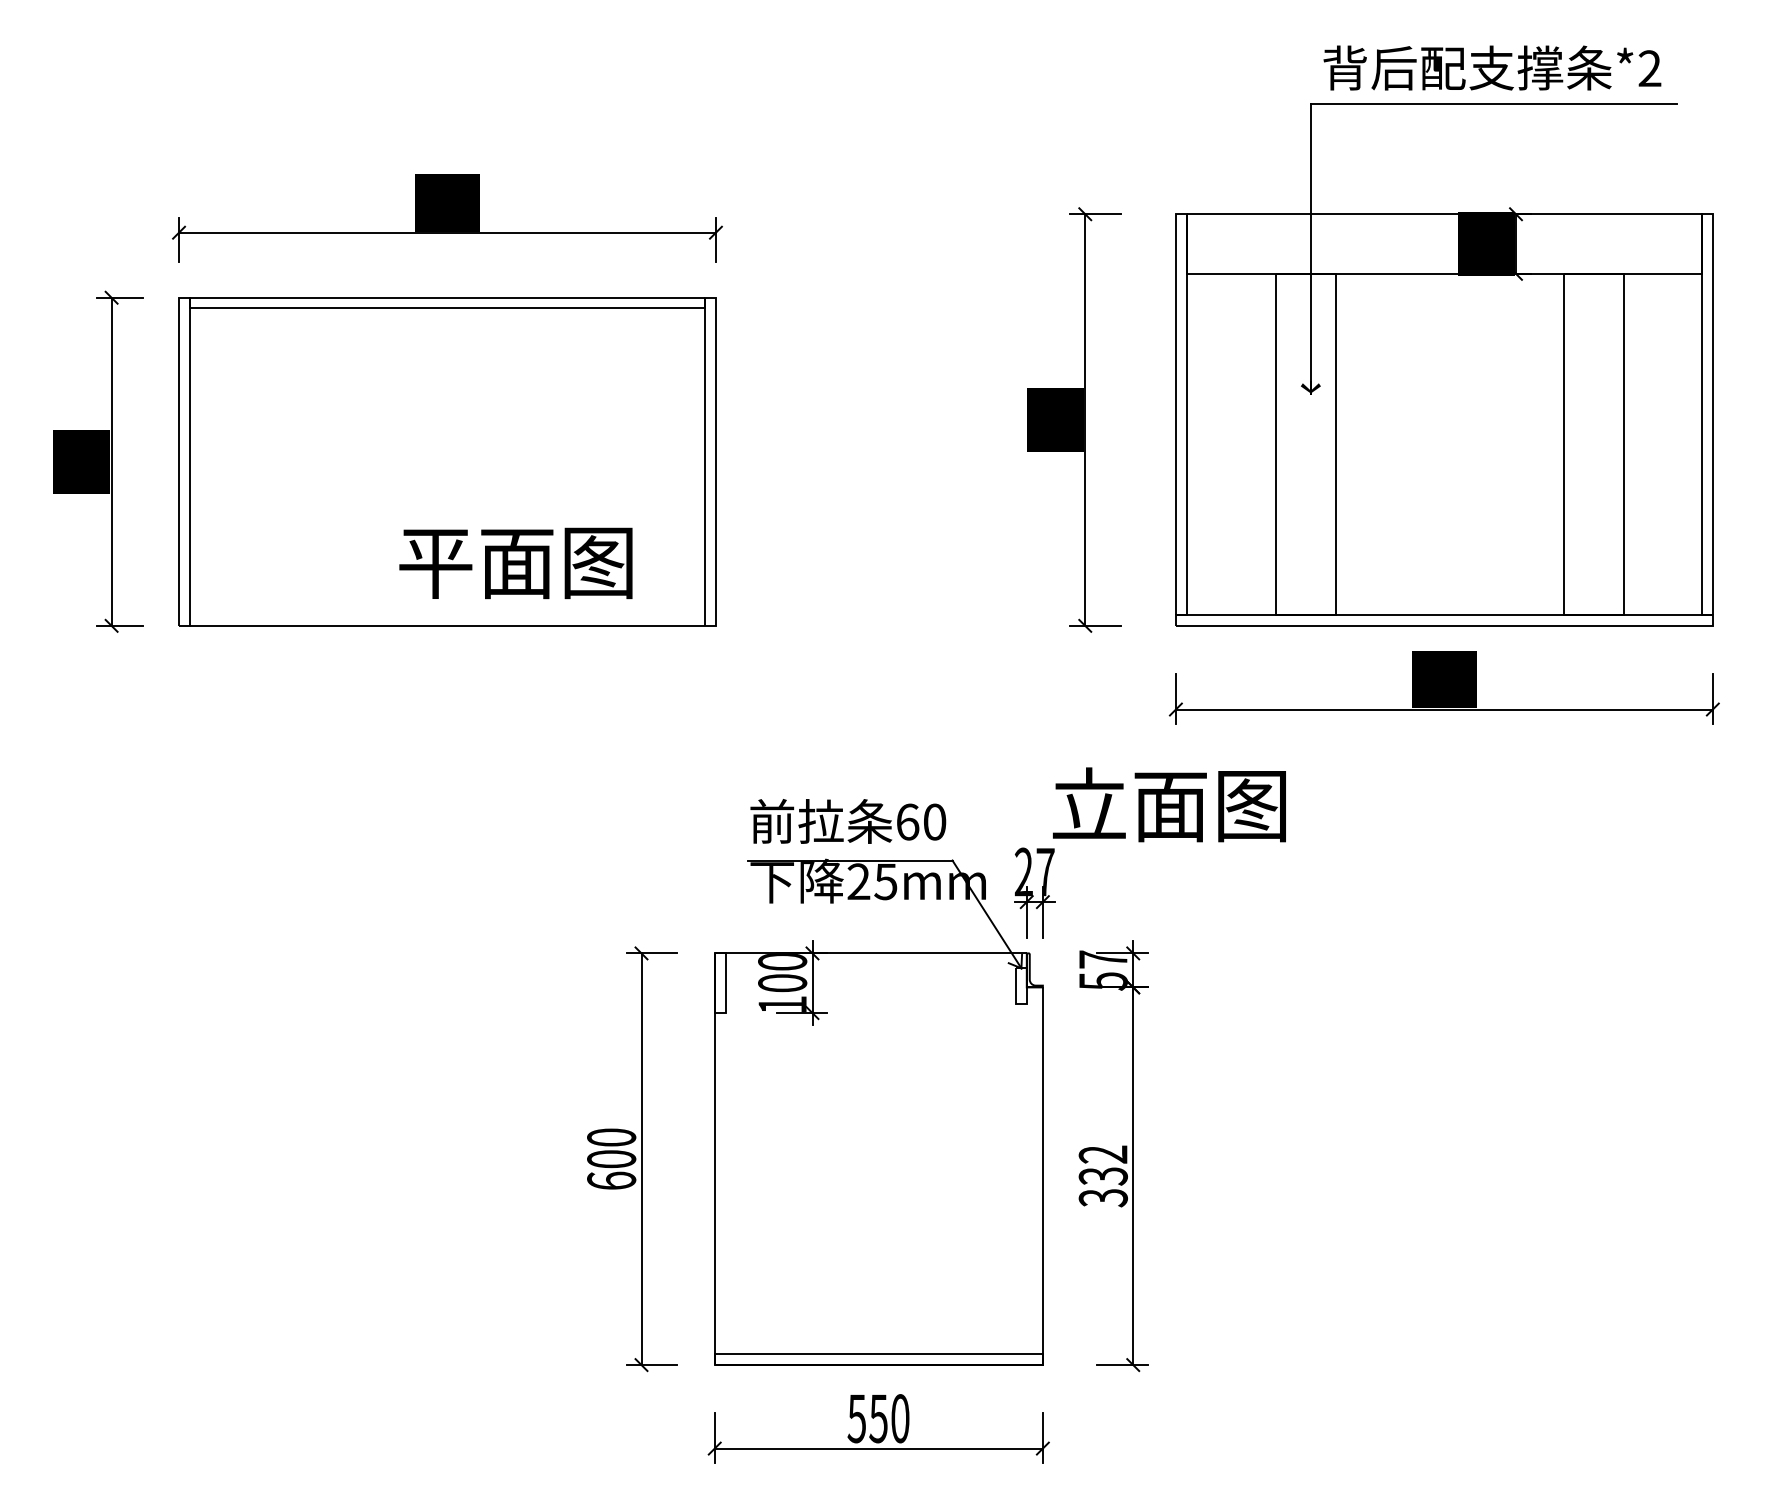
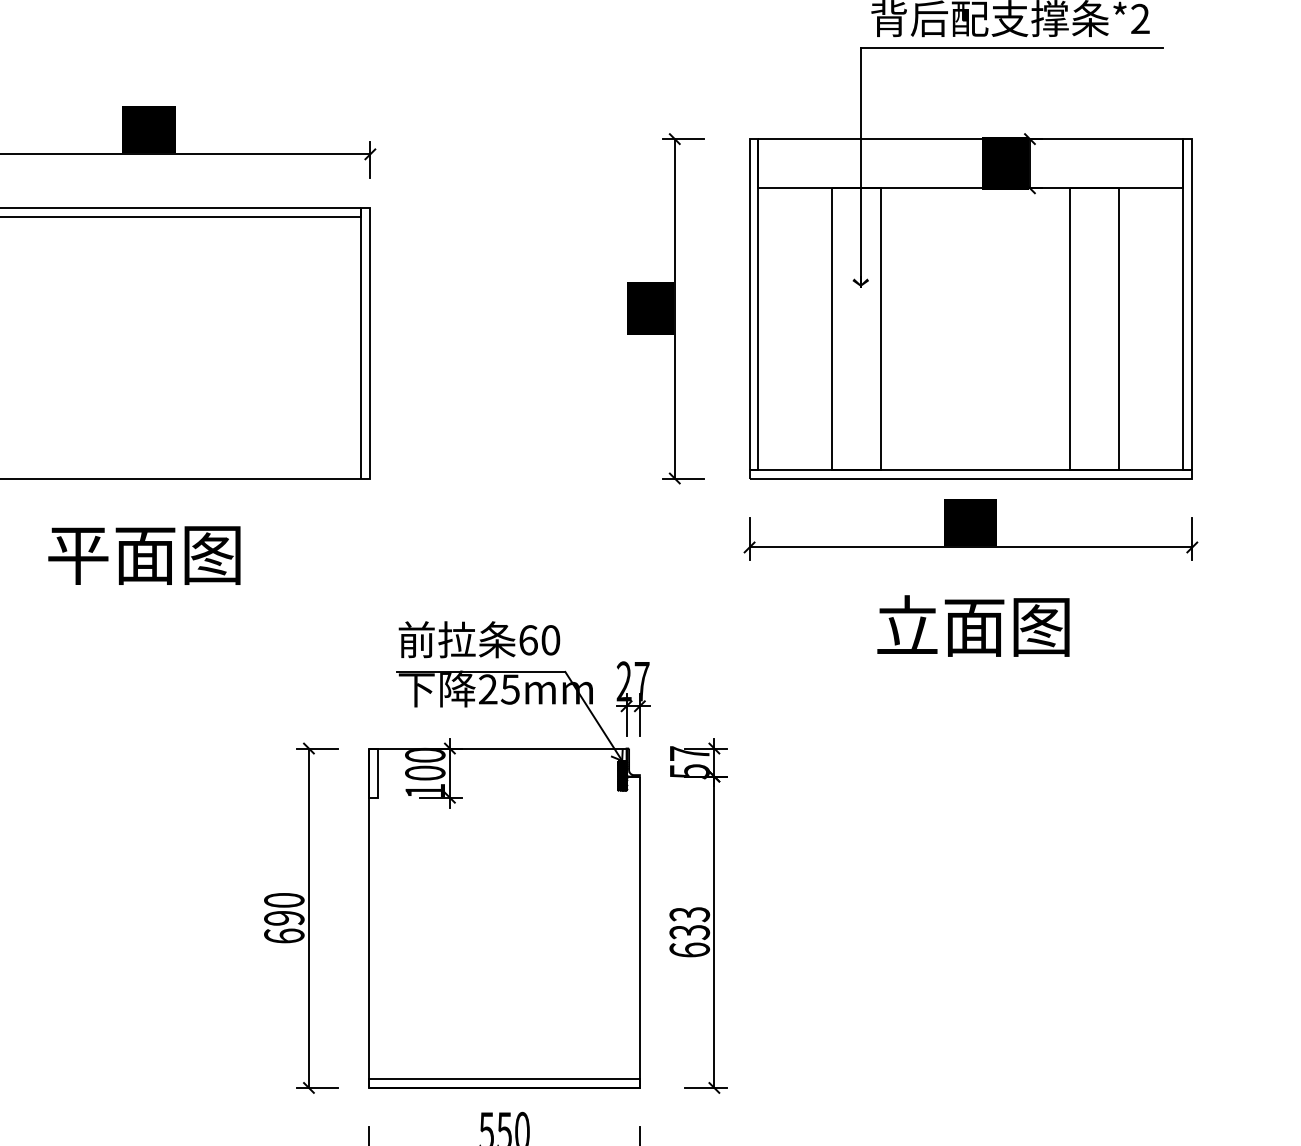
text: (515, 563) -> (144, 555), moved
text: (1169, 804) -> (973, 625), moved
hatch: (1021, 986) -> (622, 775), added
text: (611, 1159) -> (284, 918), 600 -> 690
text: (1102, 1176) -> (689, 932), 332 -> 633

